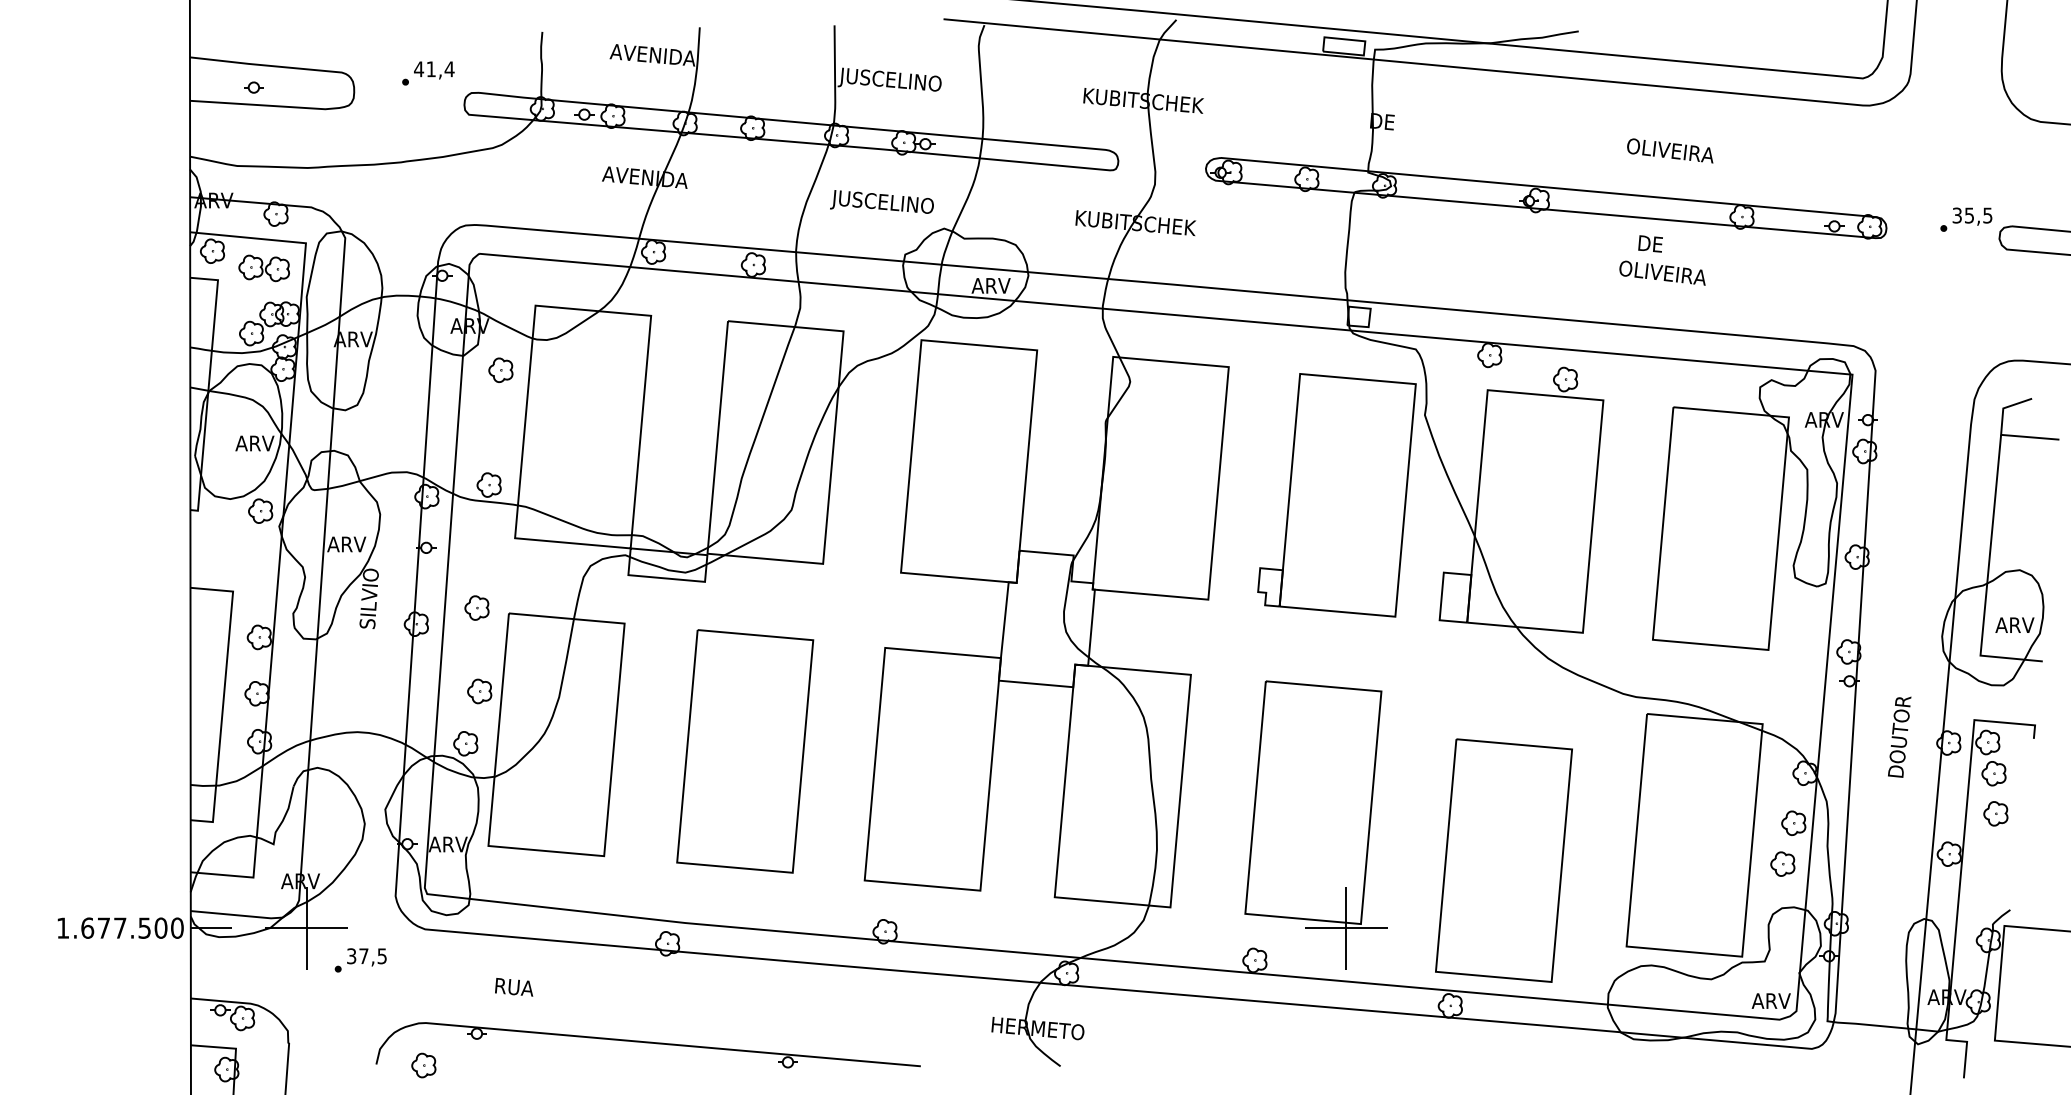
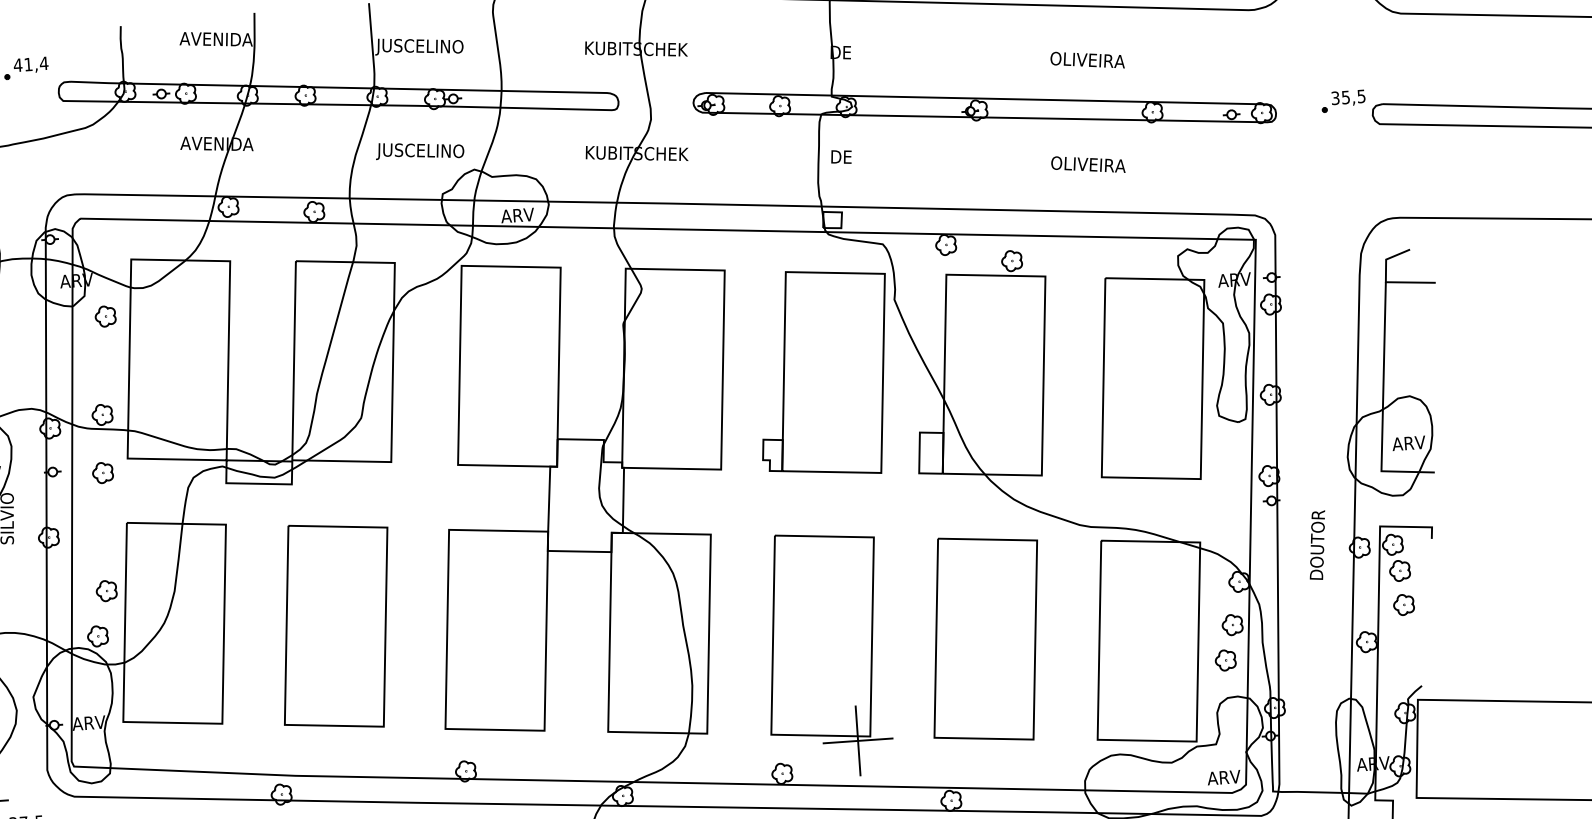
text: (1650, 243) -> (841, 156), moved
part: (476, 607) -> (102, 472), moved
part: (1503, 860) -> (985, 639), moved

